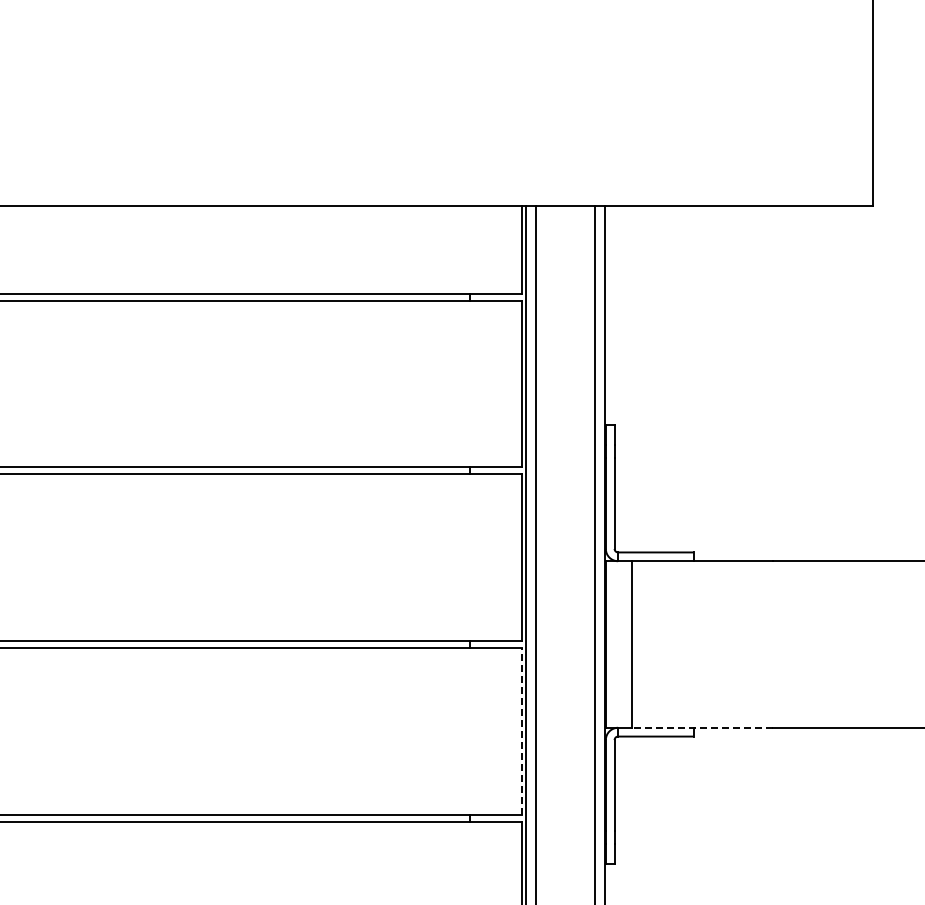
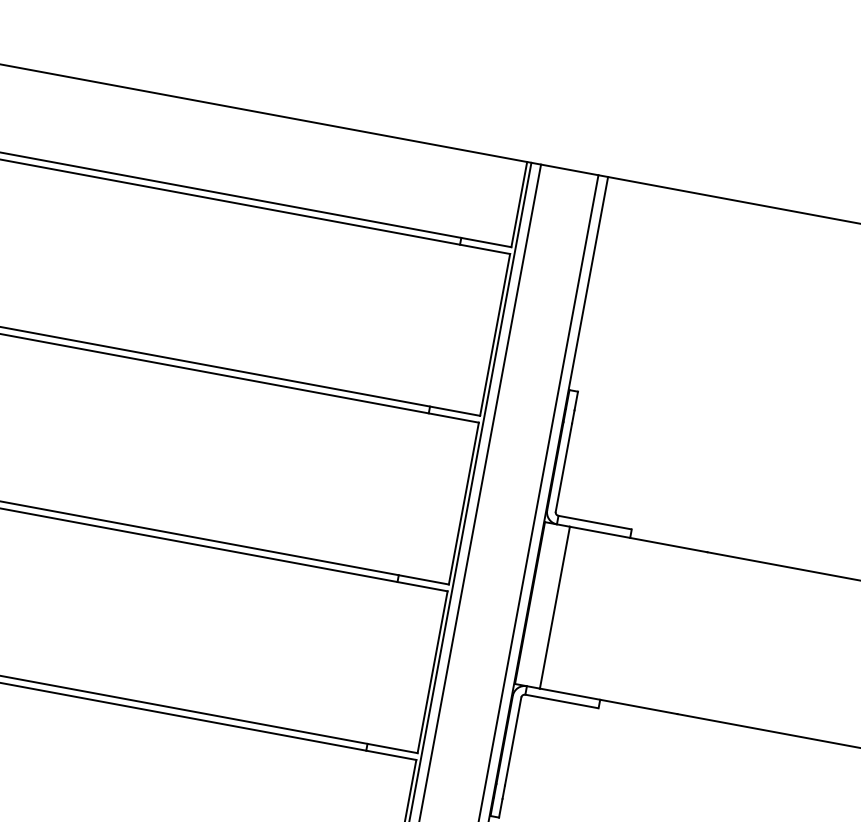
line: (702, 727) -> (608, 701), dashed -> solid
line: (521, 730) -> (432, 671), dashed -> solid

